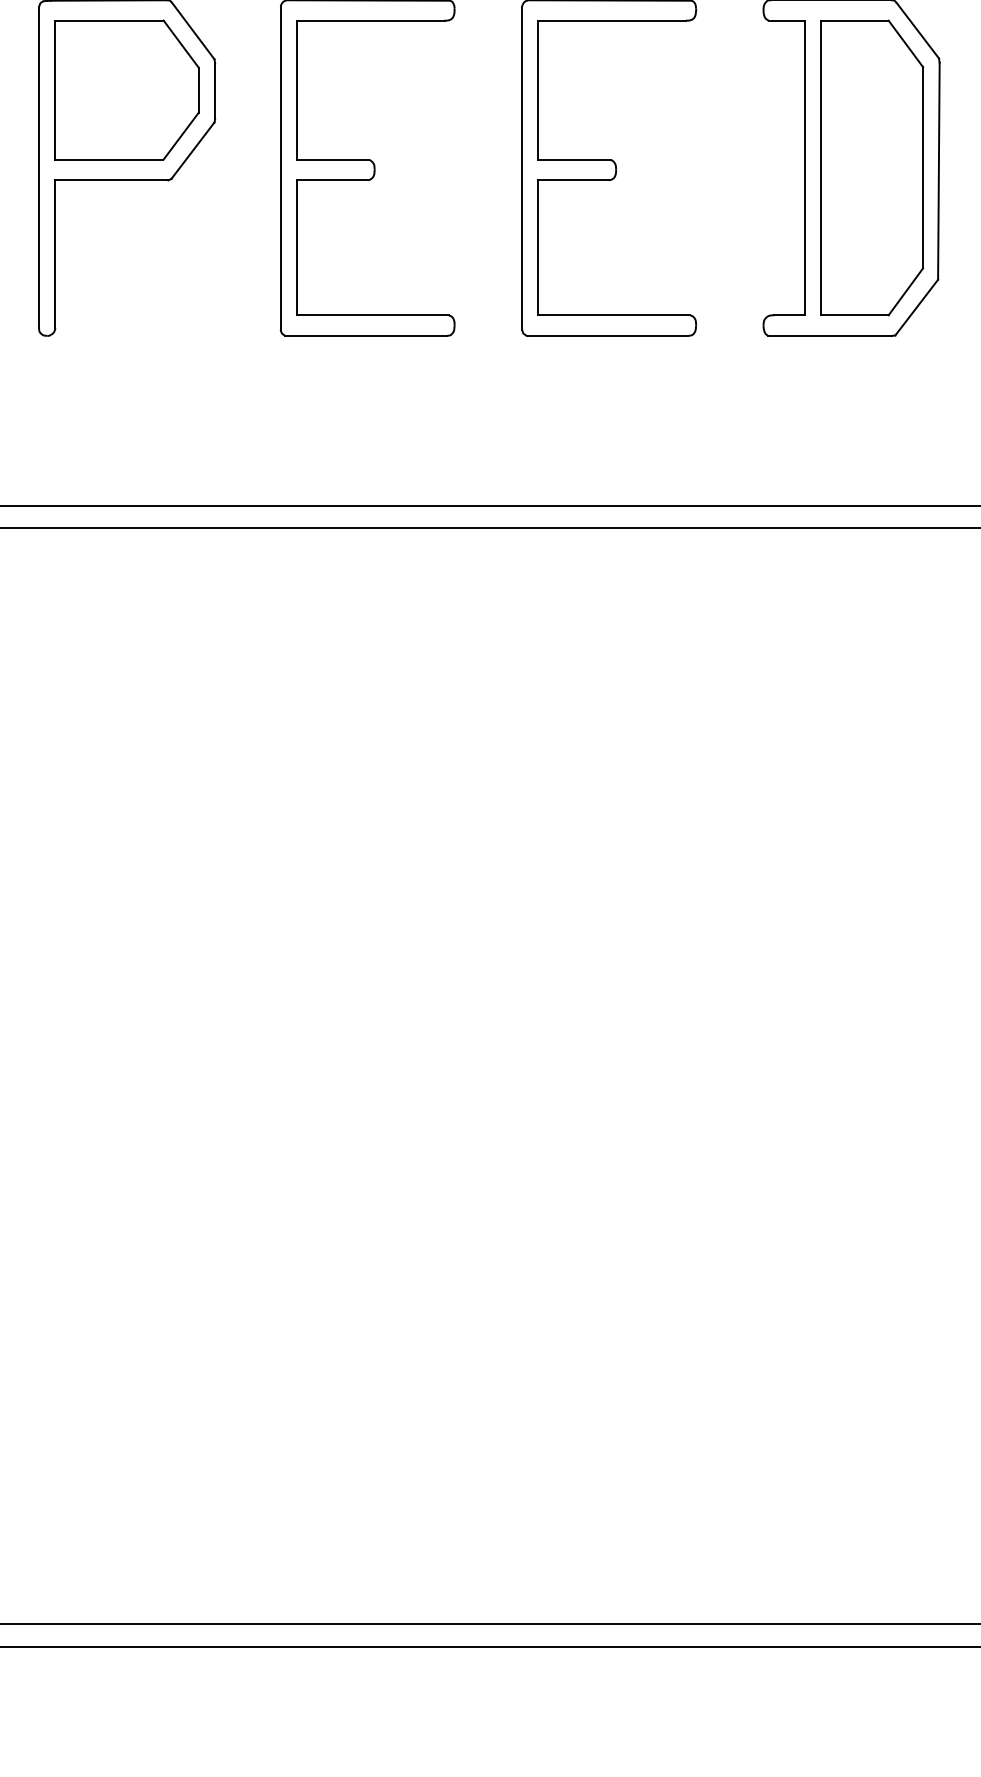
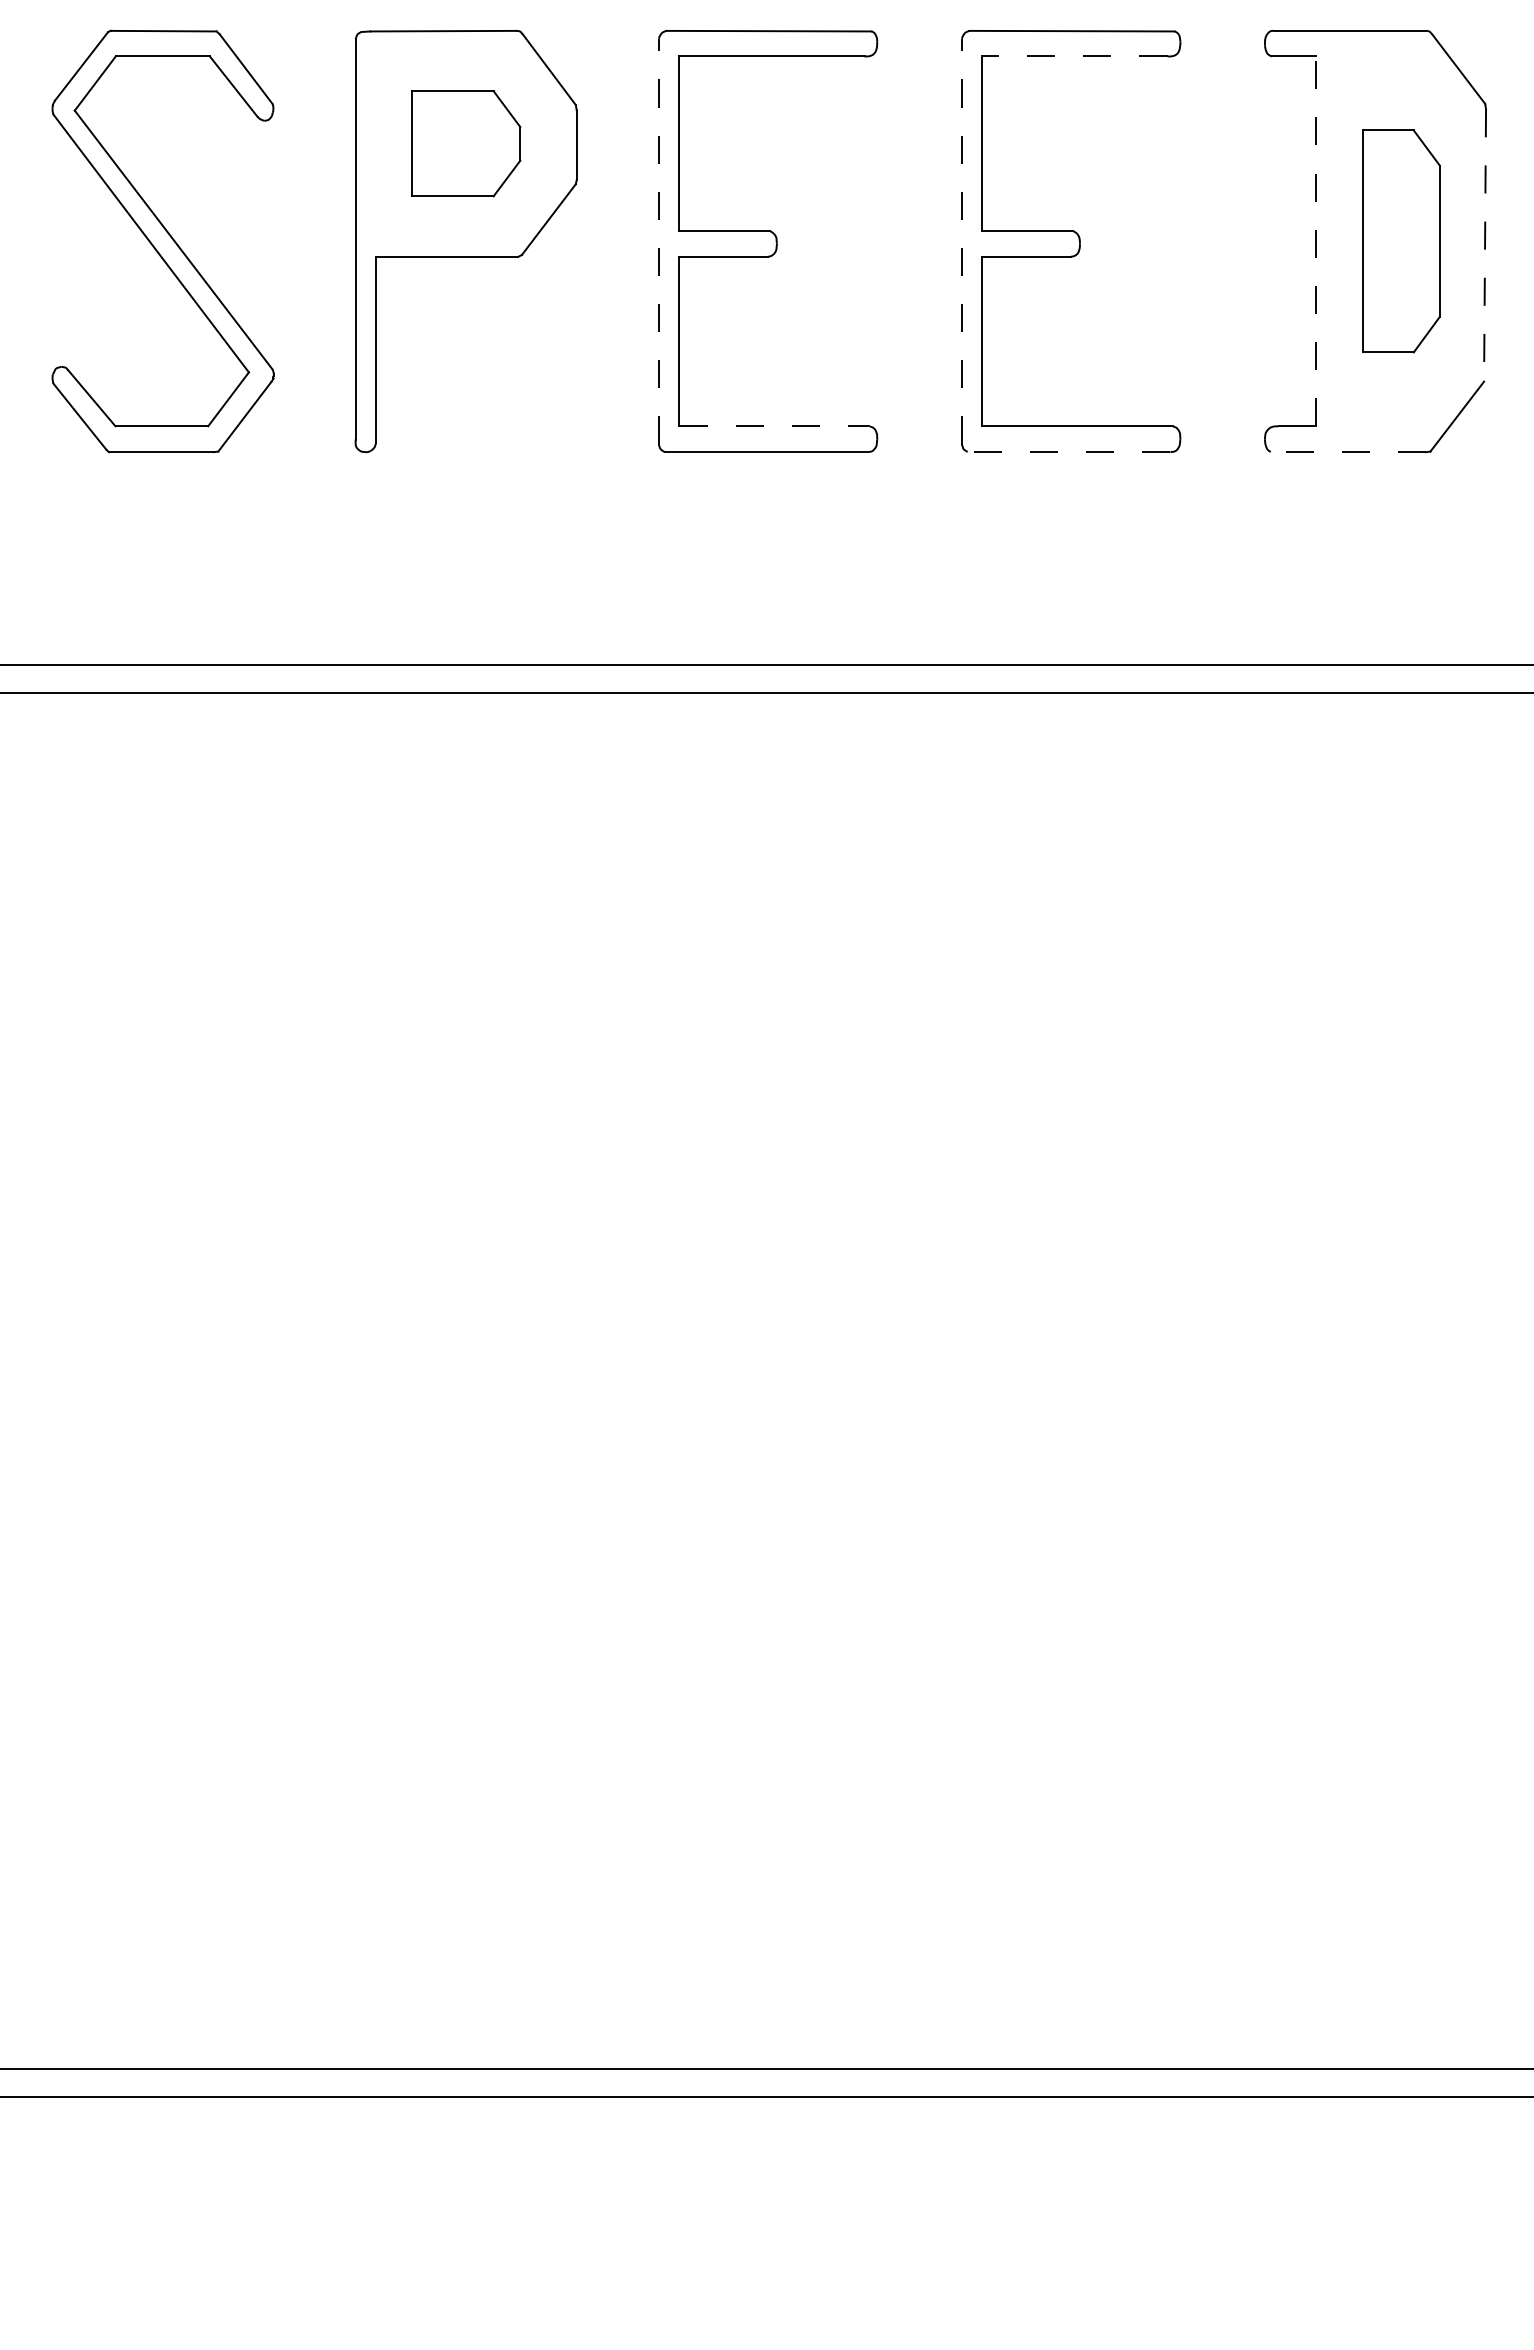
line: (612, 20) -> (1075, 56), solid -> dashed
part: (127, 89) -> (466, 143), size x0.6
line: (280, 168) -> (658, 241), solid -> dashed
line: (521, 168) -> (961, 241), solid -> dashed
line: (804, 168) -> (1316, 241), solid -> dashed
part: (872, 168) -> (1401, 241), size x0.6
line: (939, 171) -> (1485, 245), solid -> dashed
line: (373, 315) -> (775, 426), solid -> dashed
line: (607, 336) -> (1068, 452), solid -> dashed
line: (830, 336) -> (1348, 452), solid -> dashed

